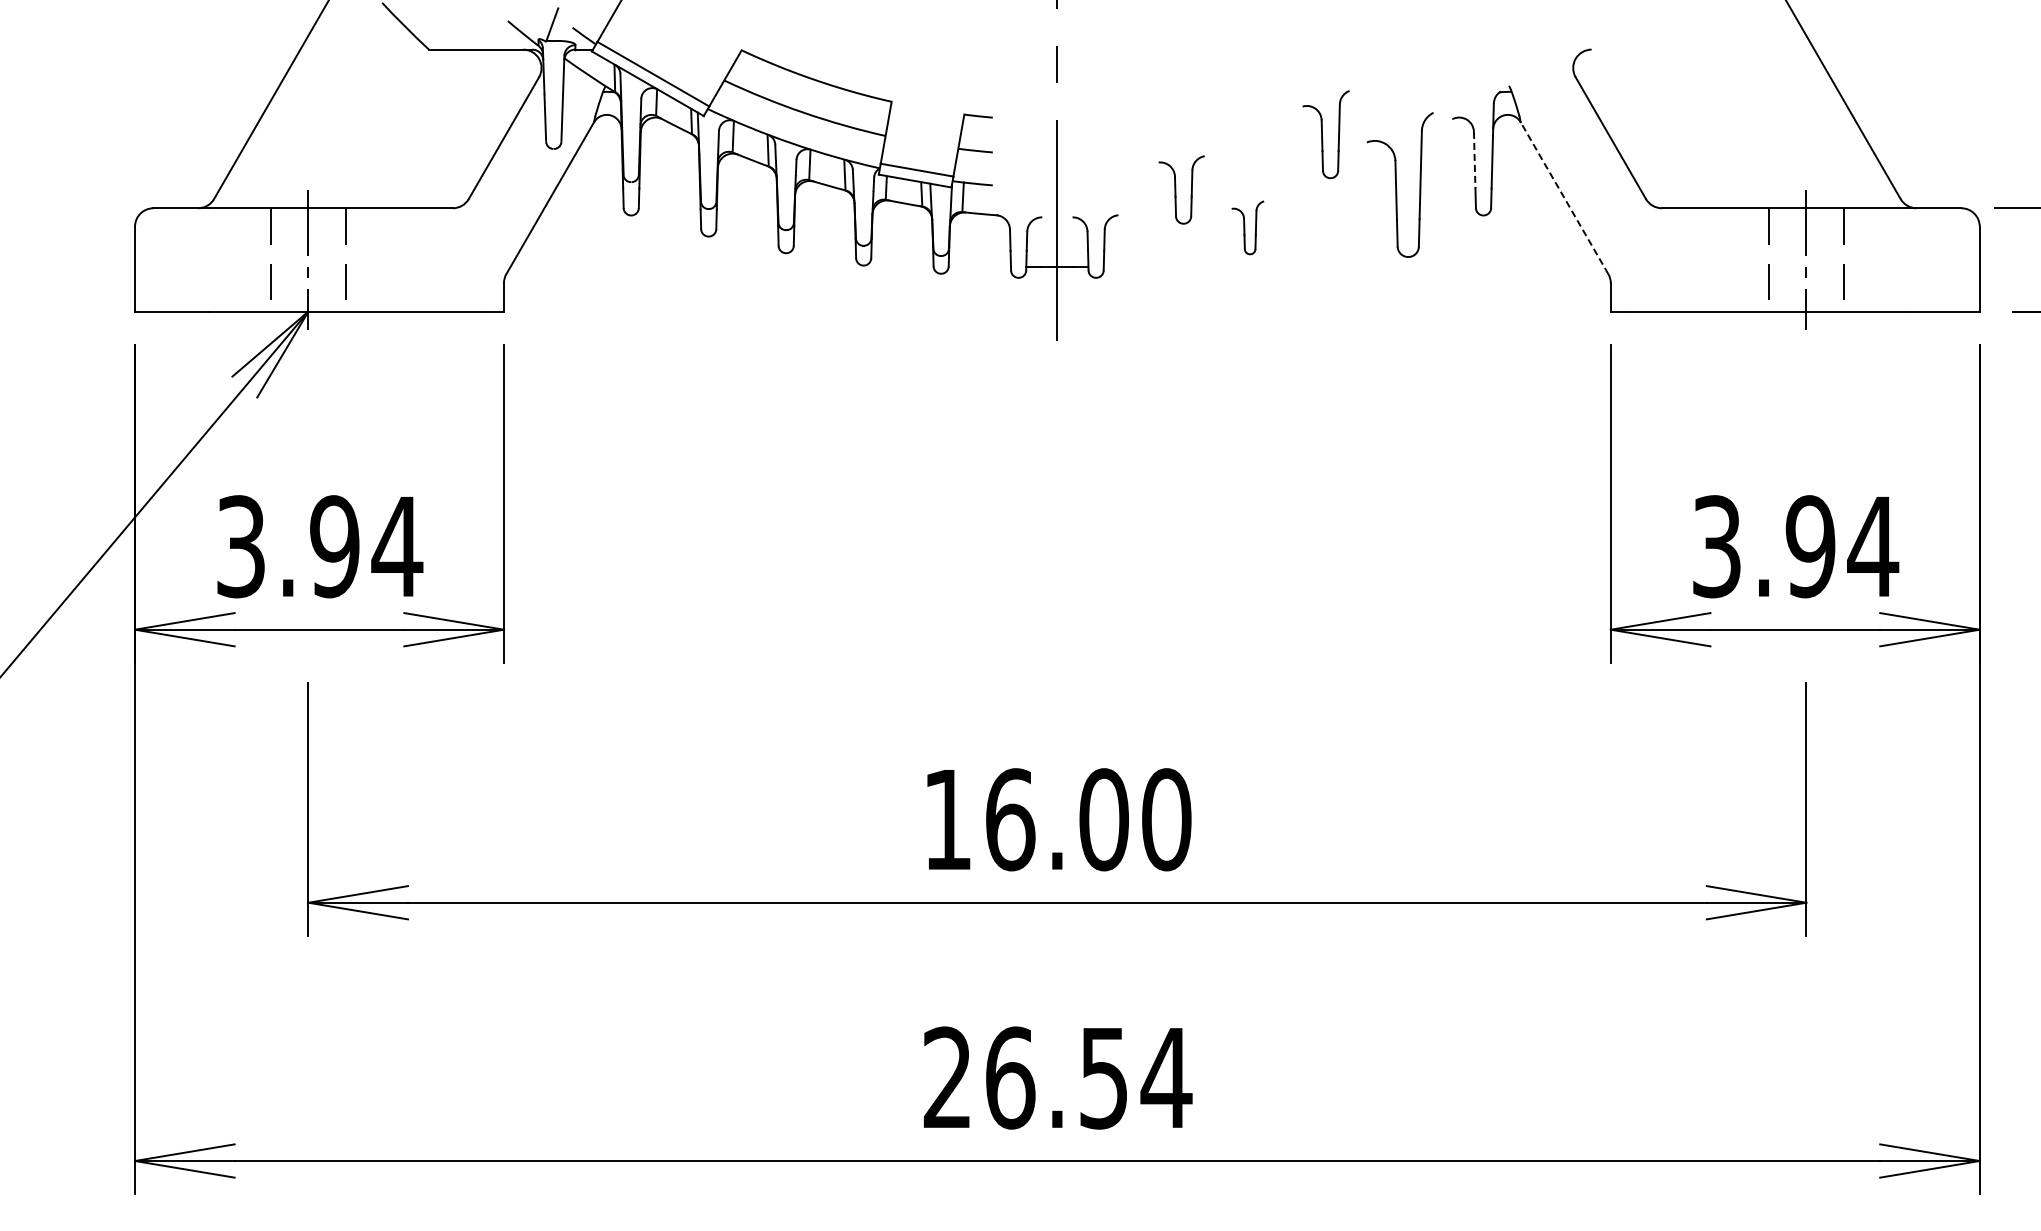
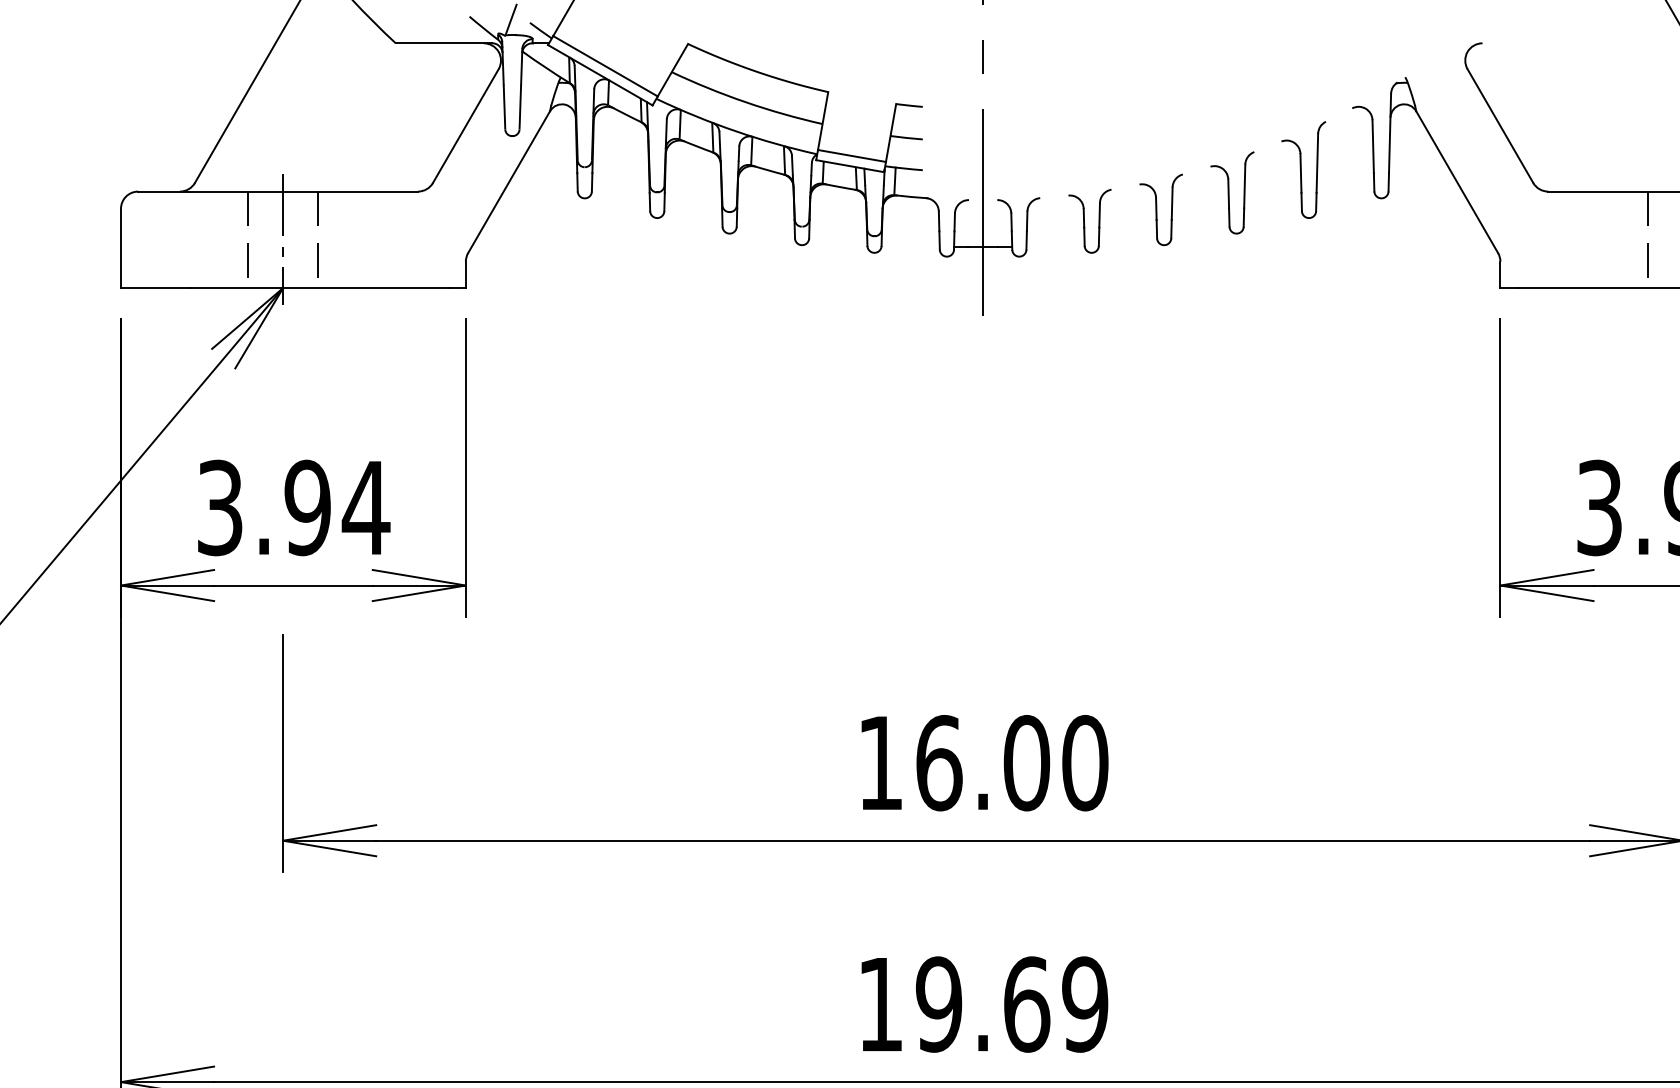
part: (1325, 134) -> (1231, 192), moved
line: (1474, 160) -> (1373, 146), dashed -> solid
part: (1400, 185) -> (1303, 170), size x0.71
part: (1181, 189) -> (1089, 220), moved
line: (1564, 198) -> (1457, 182), dashed -> solid
part: (1247, 227) -> (1160, 209), size x1.43
text: (1057, 1077) -> (983, 1004), 26.54 -> 19.69

